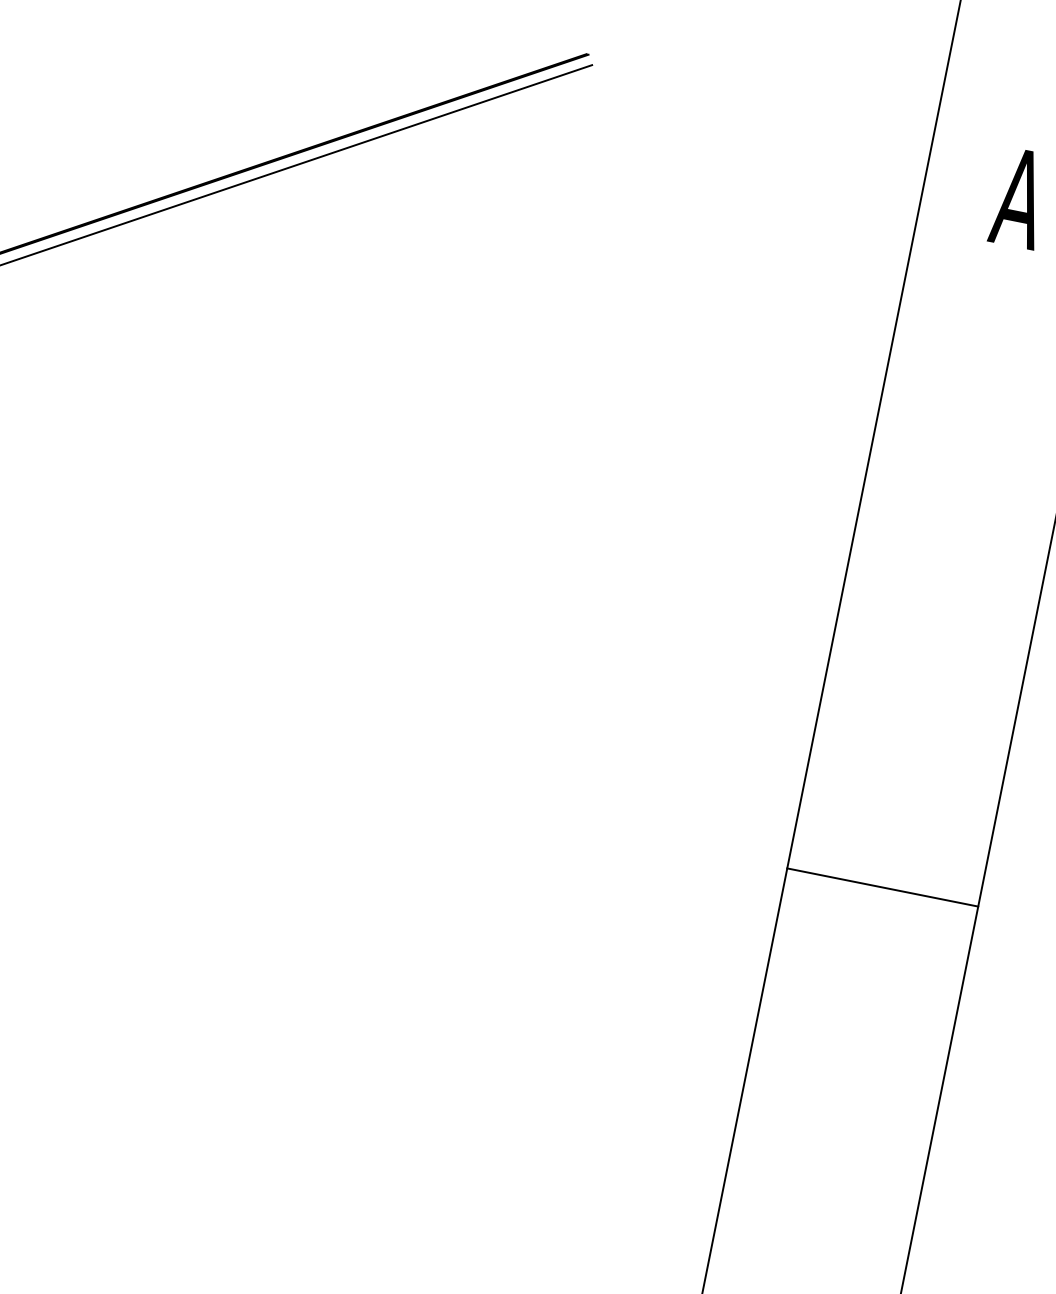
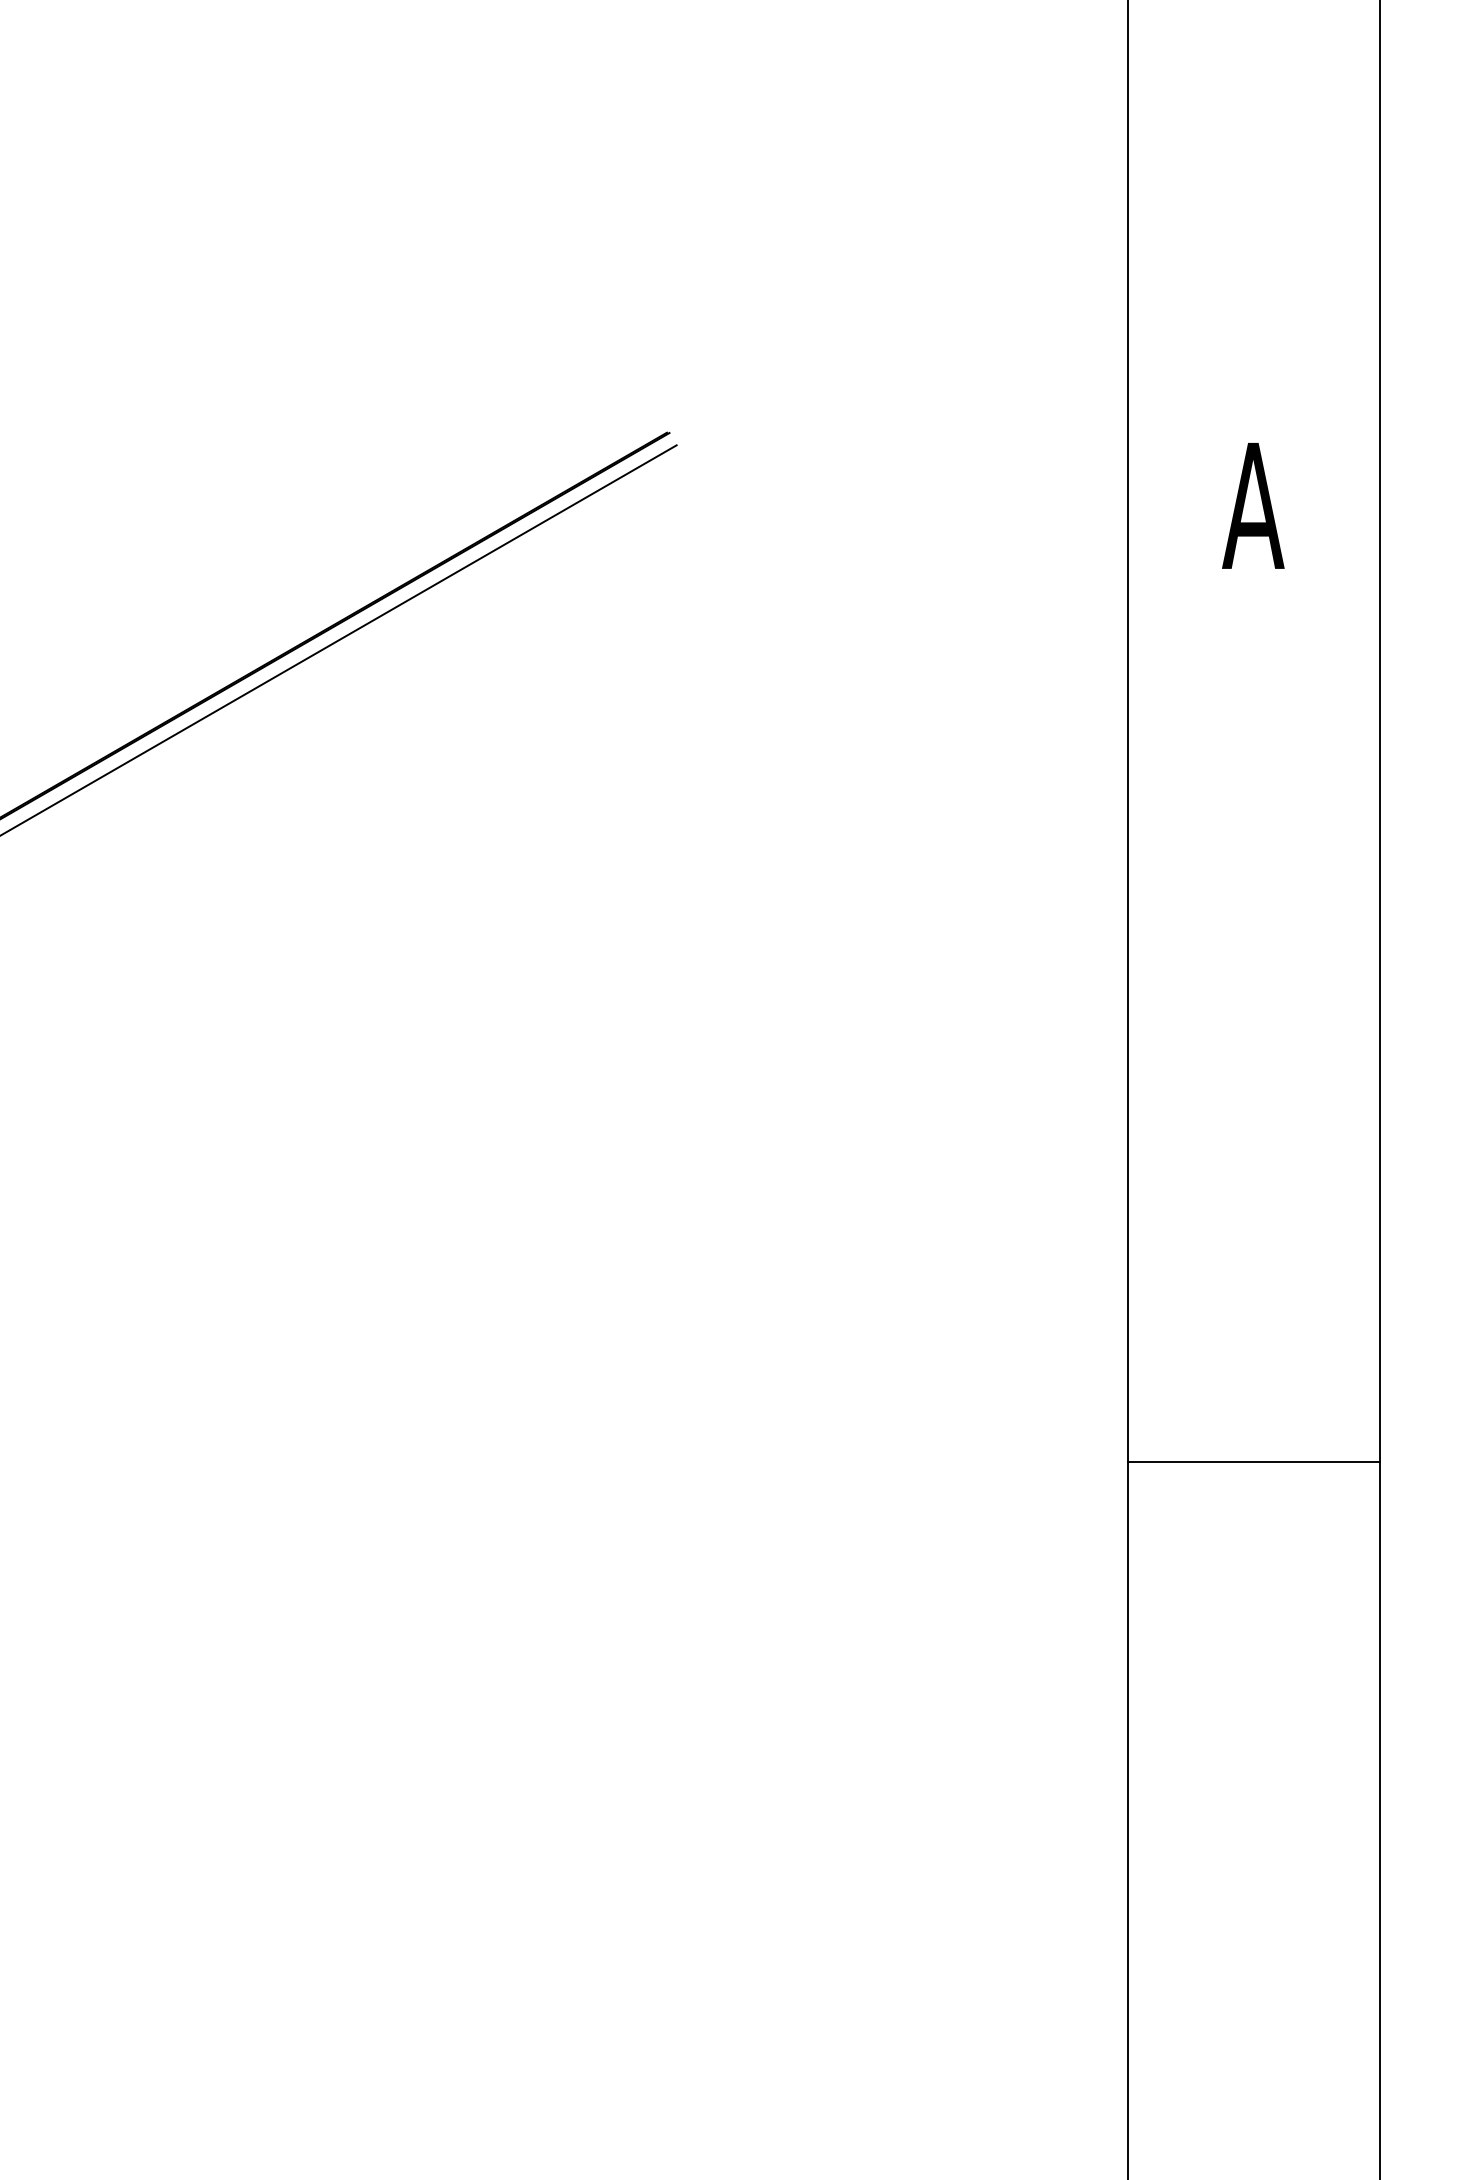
line: (882, 887) -> (1253, 1462), moved

